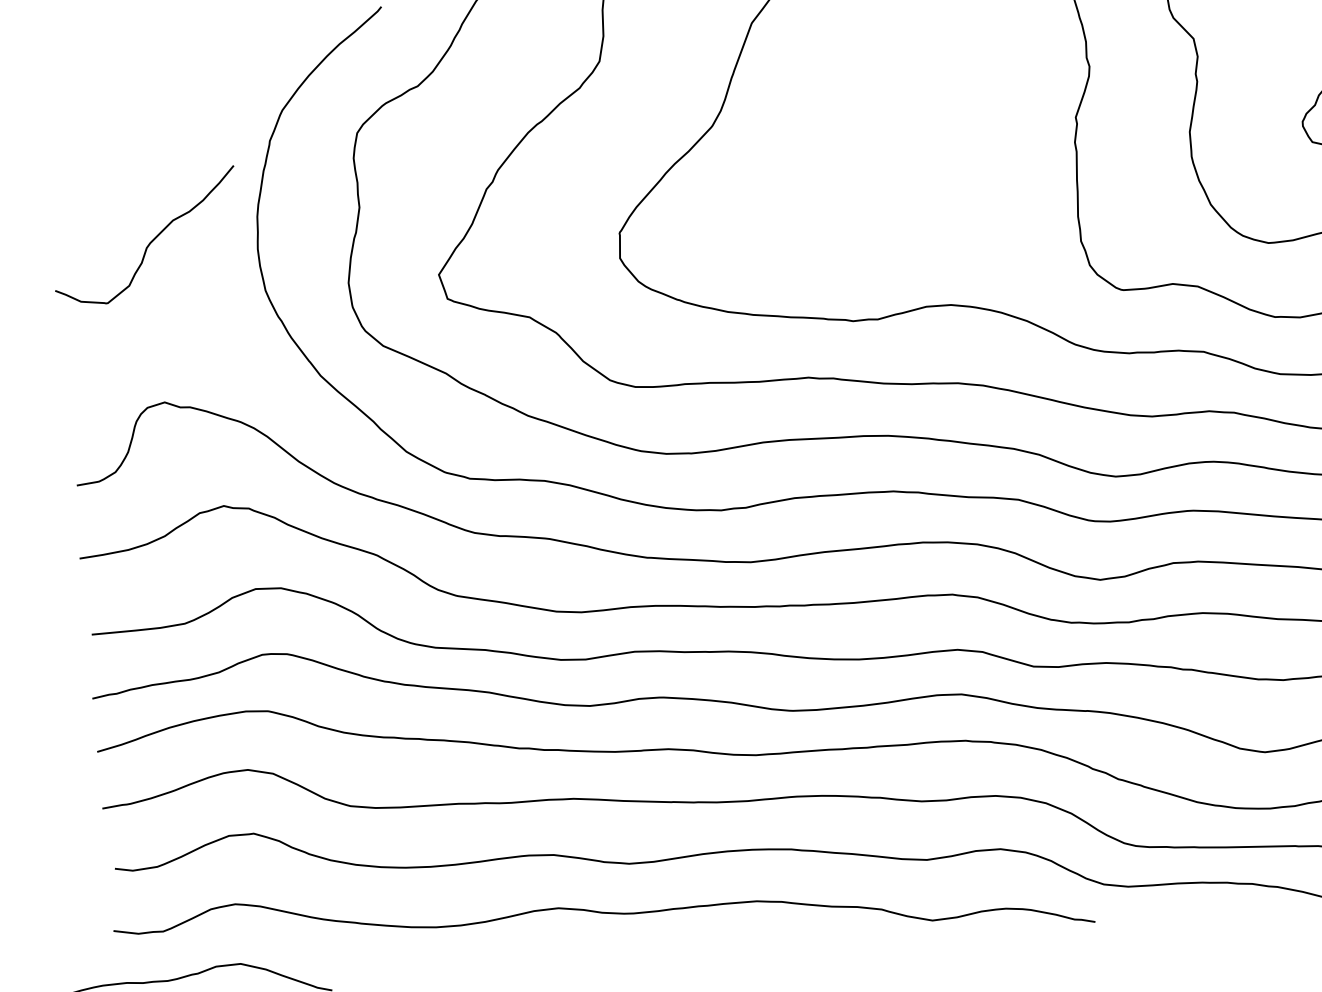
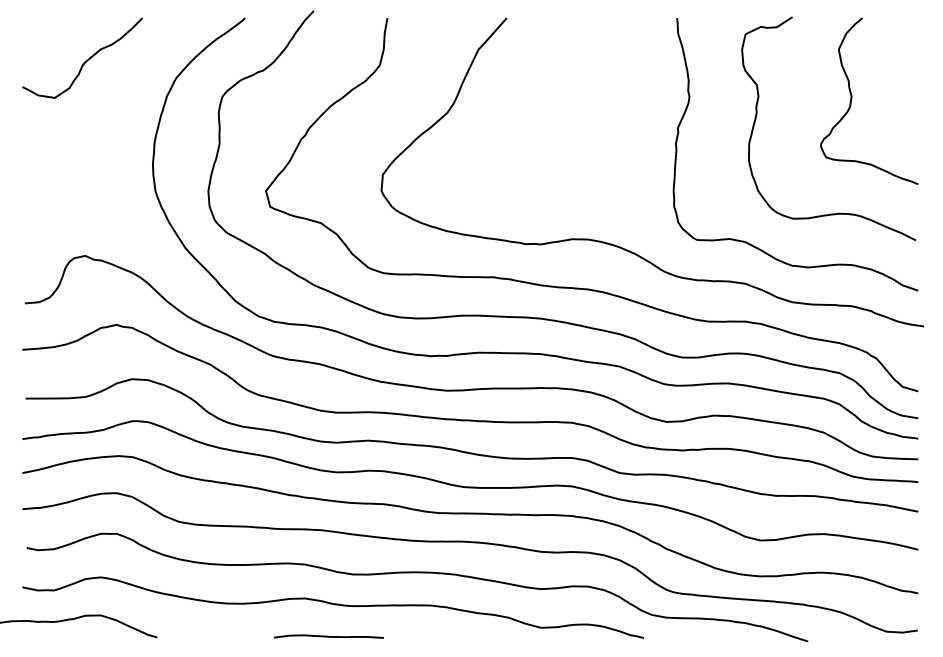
curve: (150, 240) -> (85, 60), moved
curve: (600, 964) -> (328, 636), added

